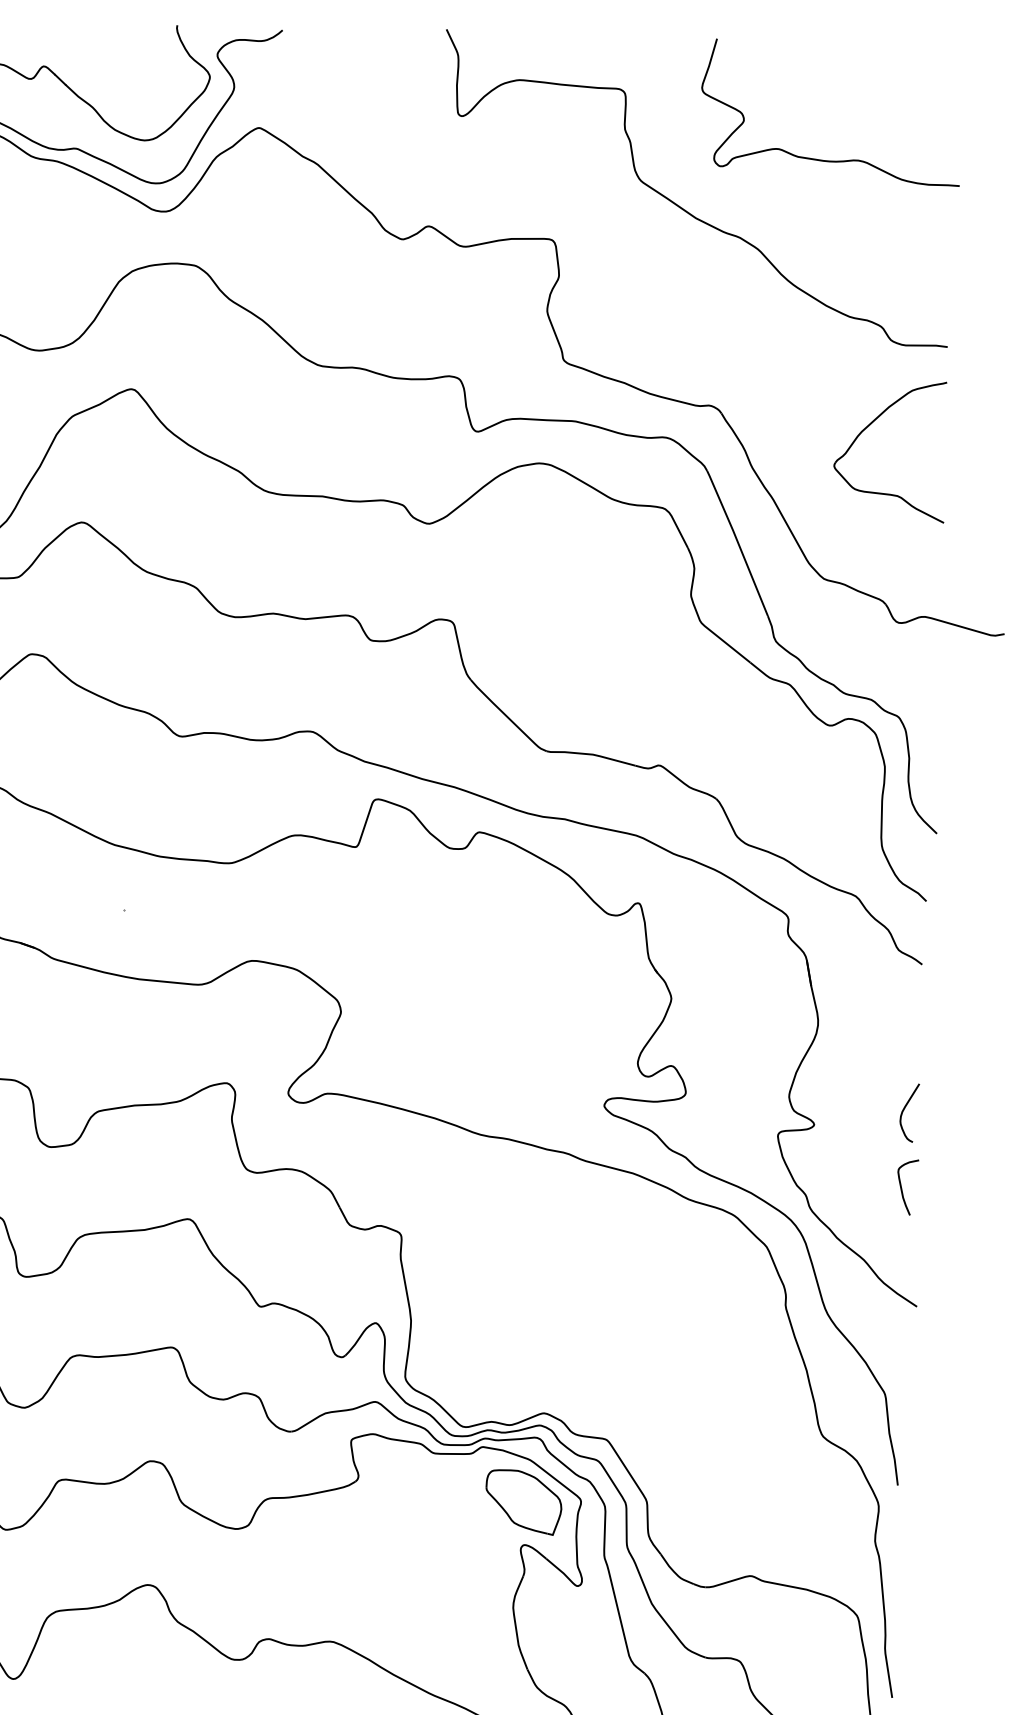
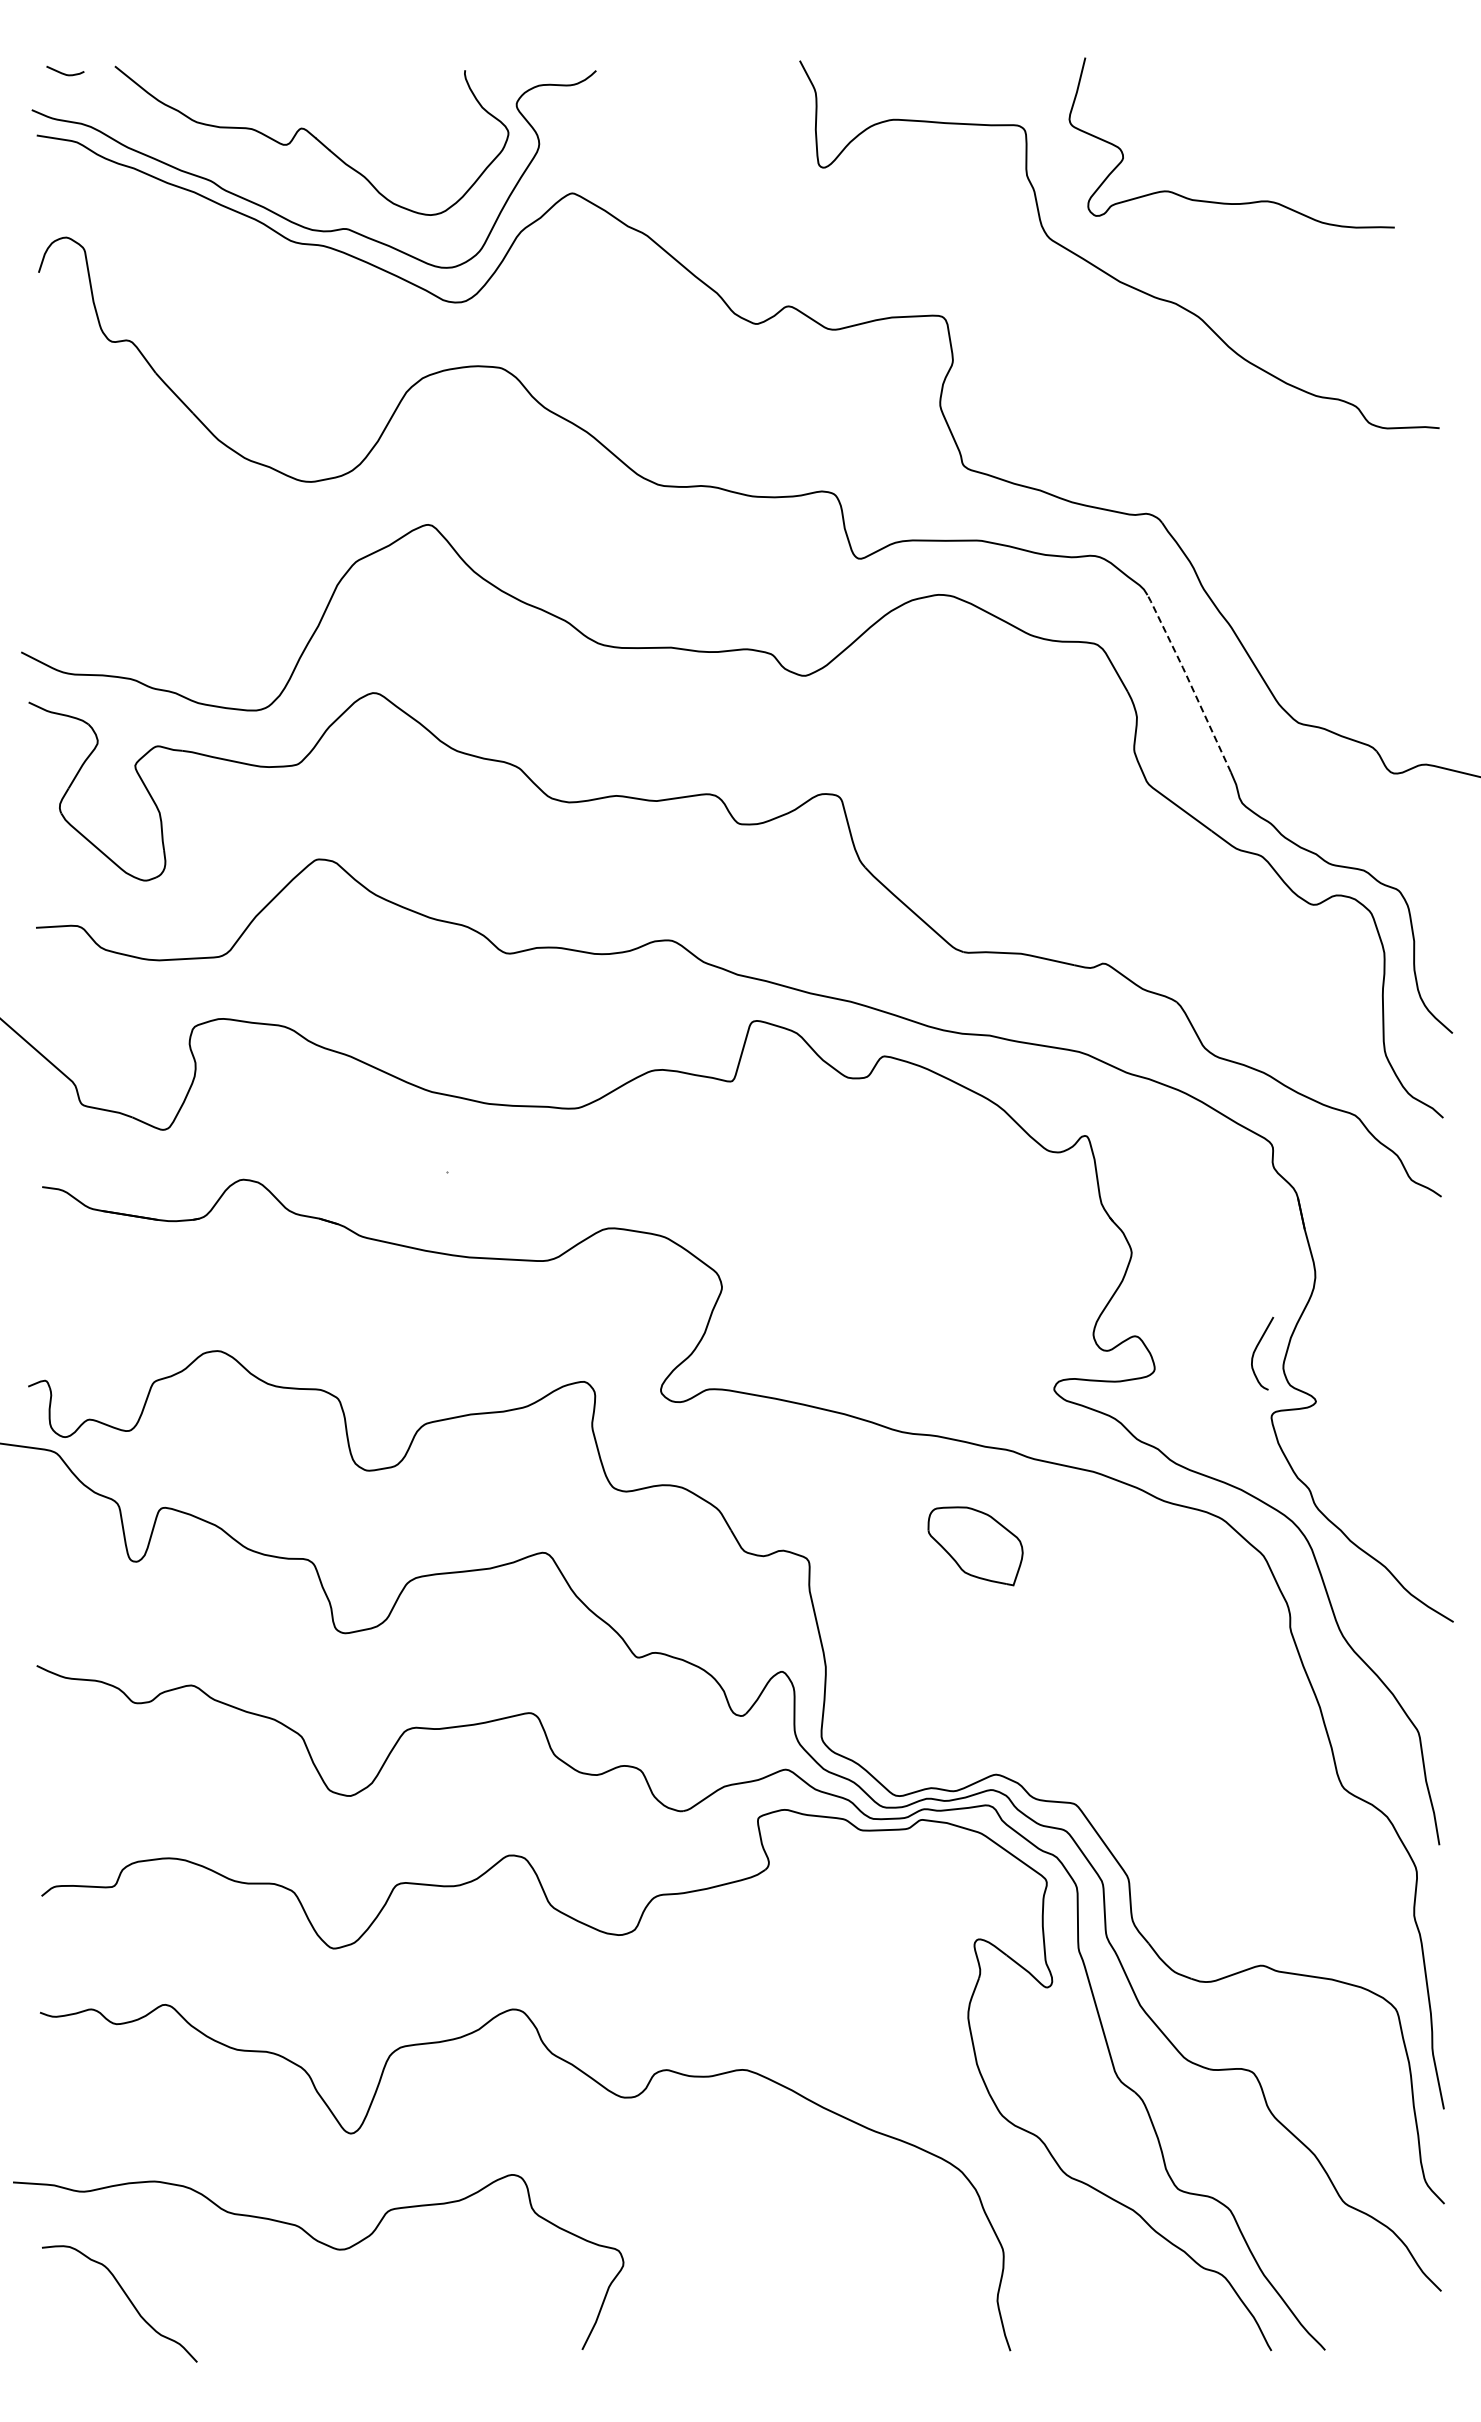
curve: (826, 160) -> (1227, 202), moved
part: (869, 425) -> (1346, 530), removed
line: (737, 541) -> (1189, 681), solid -> dashed
curve: (904, 1109) -> (1256, 1349), moved
curve: (902, 1187) -> (1428, 1474), removed
part: (523, 1502) -> (975, 1546), moved

